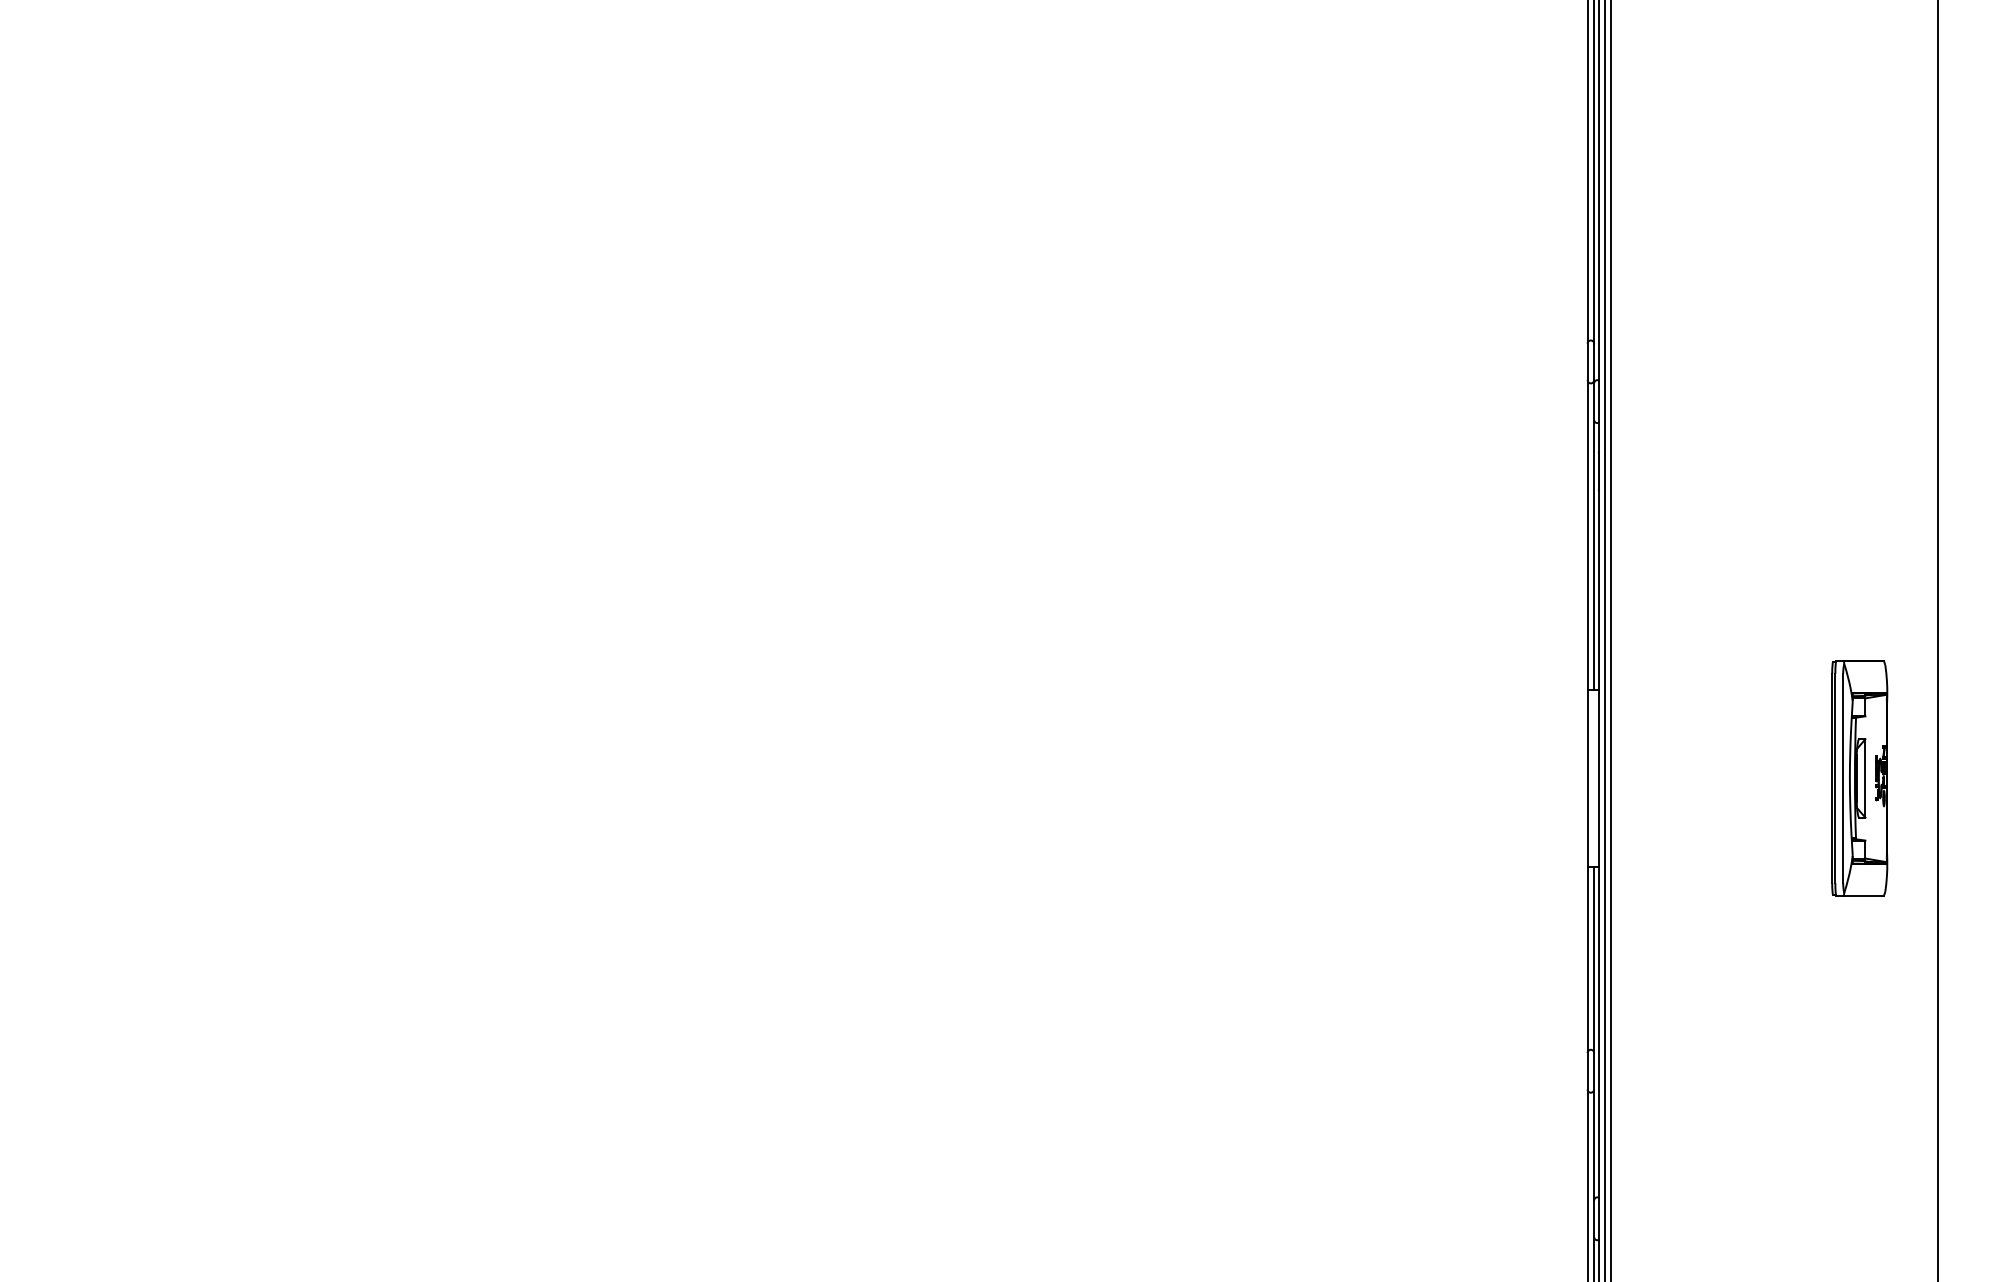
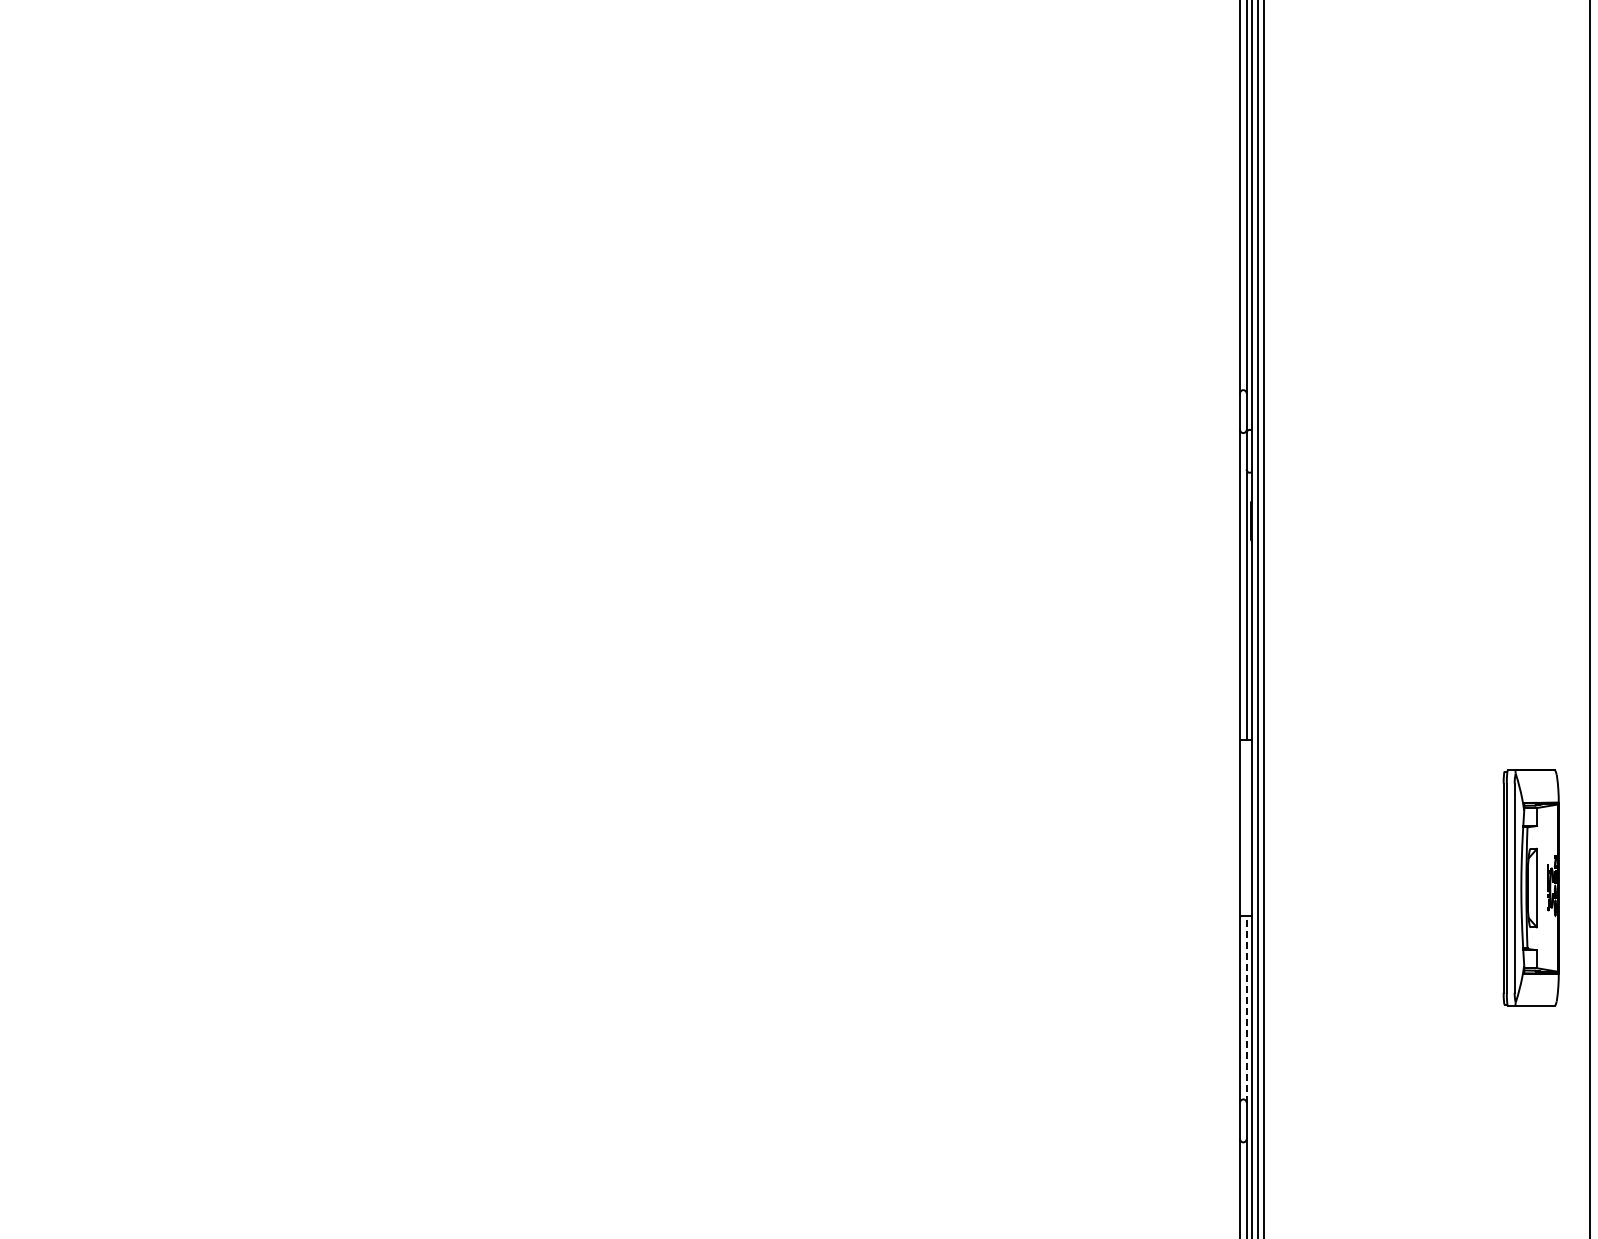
part: (1859, 778) -> (1530, 888), moved
line: (1594, 959) -> (1246, 1009), solid -> dashed

